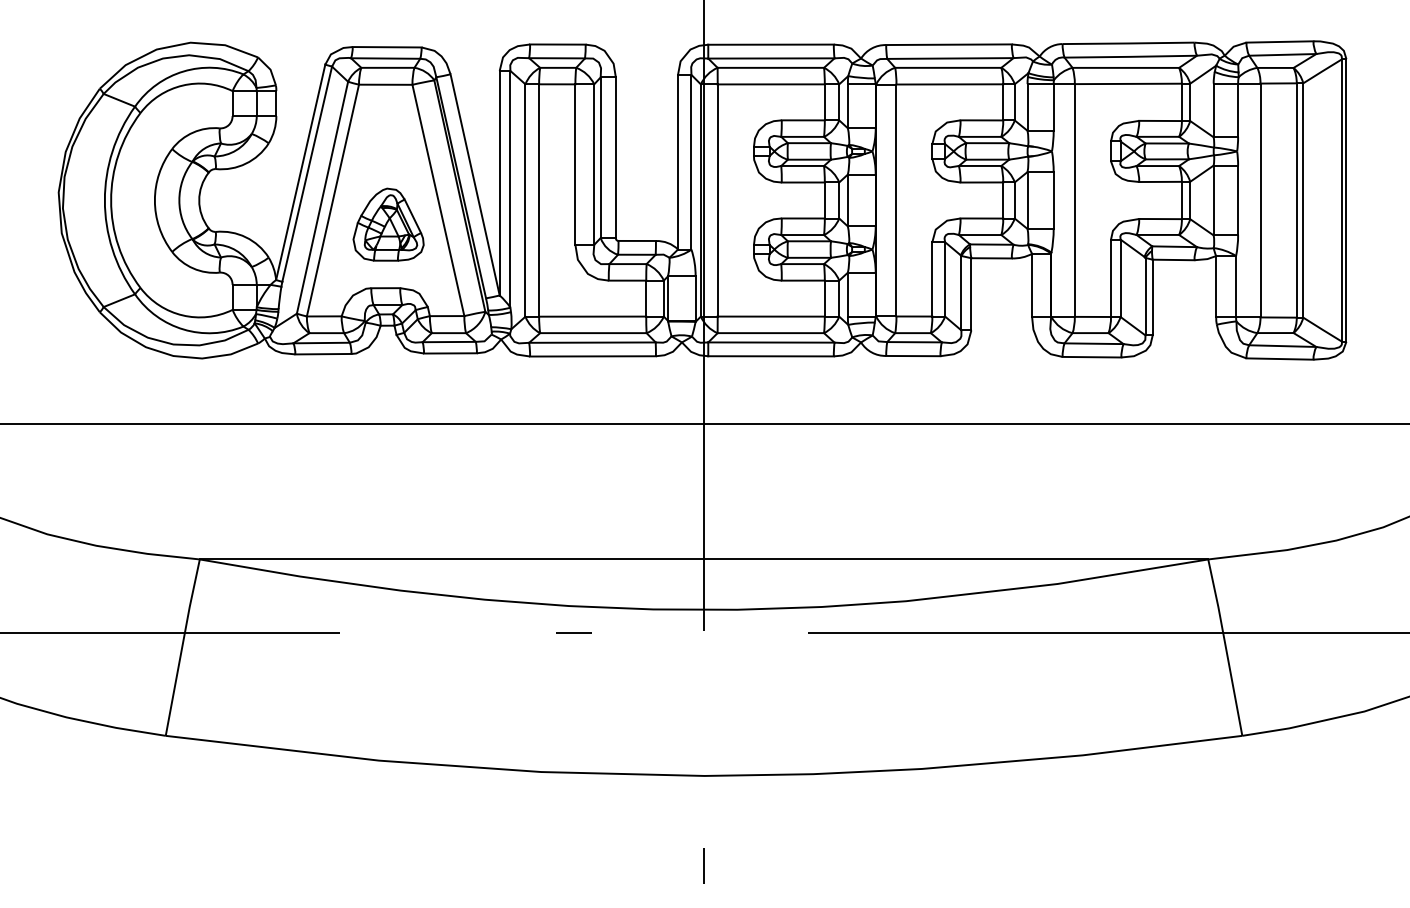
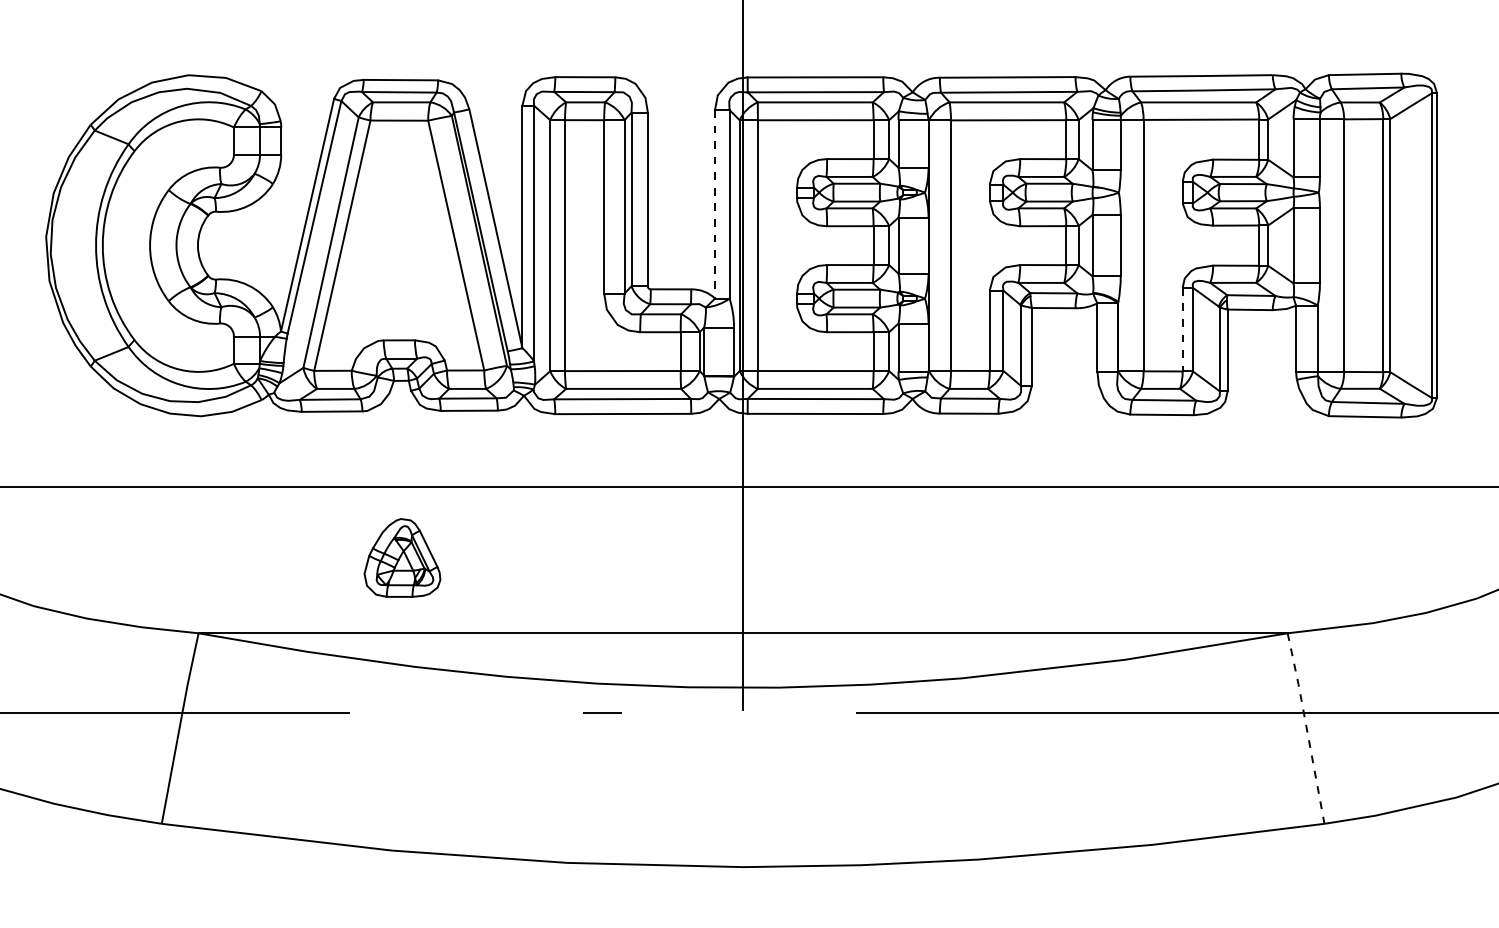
line: (678, 162) -> (715, 204), solid -> dashed
part: (388, 224) -> (402, 557), moved
line: (1111, 278) -> (1183, 329), solid -> dashed
line: (1225, 647) -> (1306, 728), solid -> dashed

